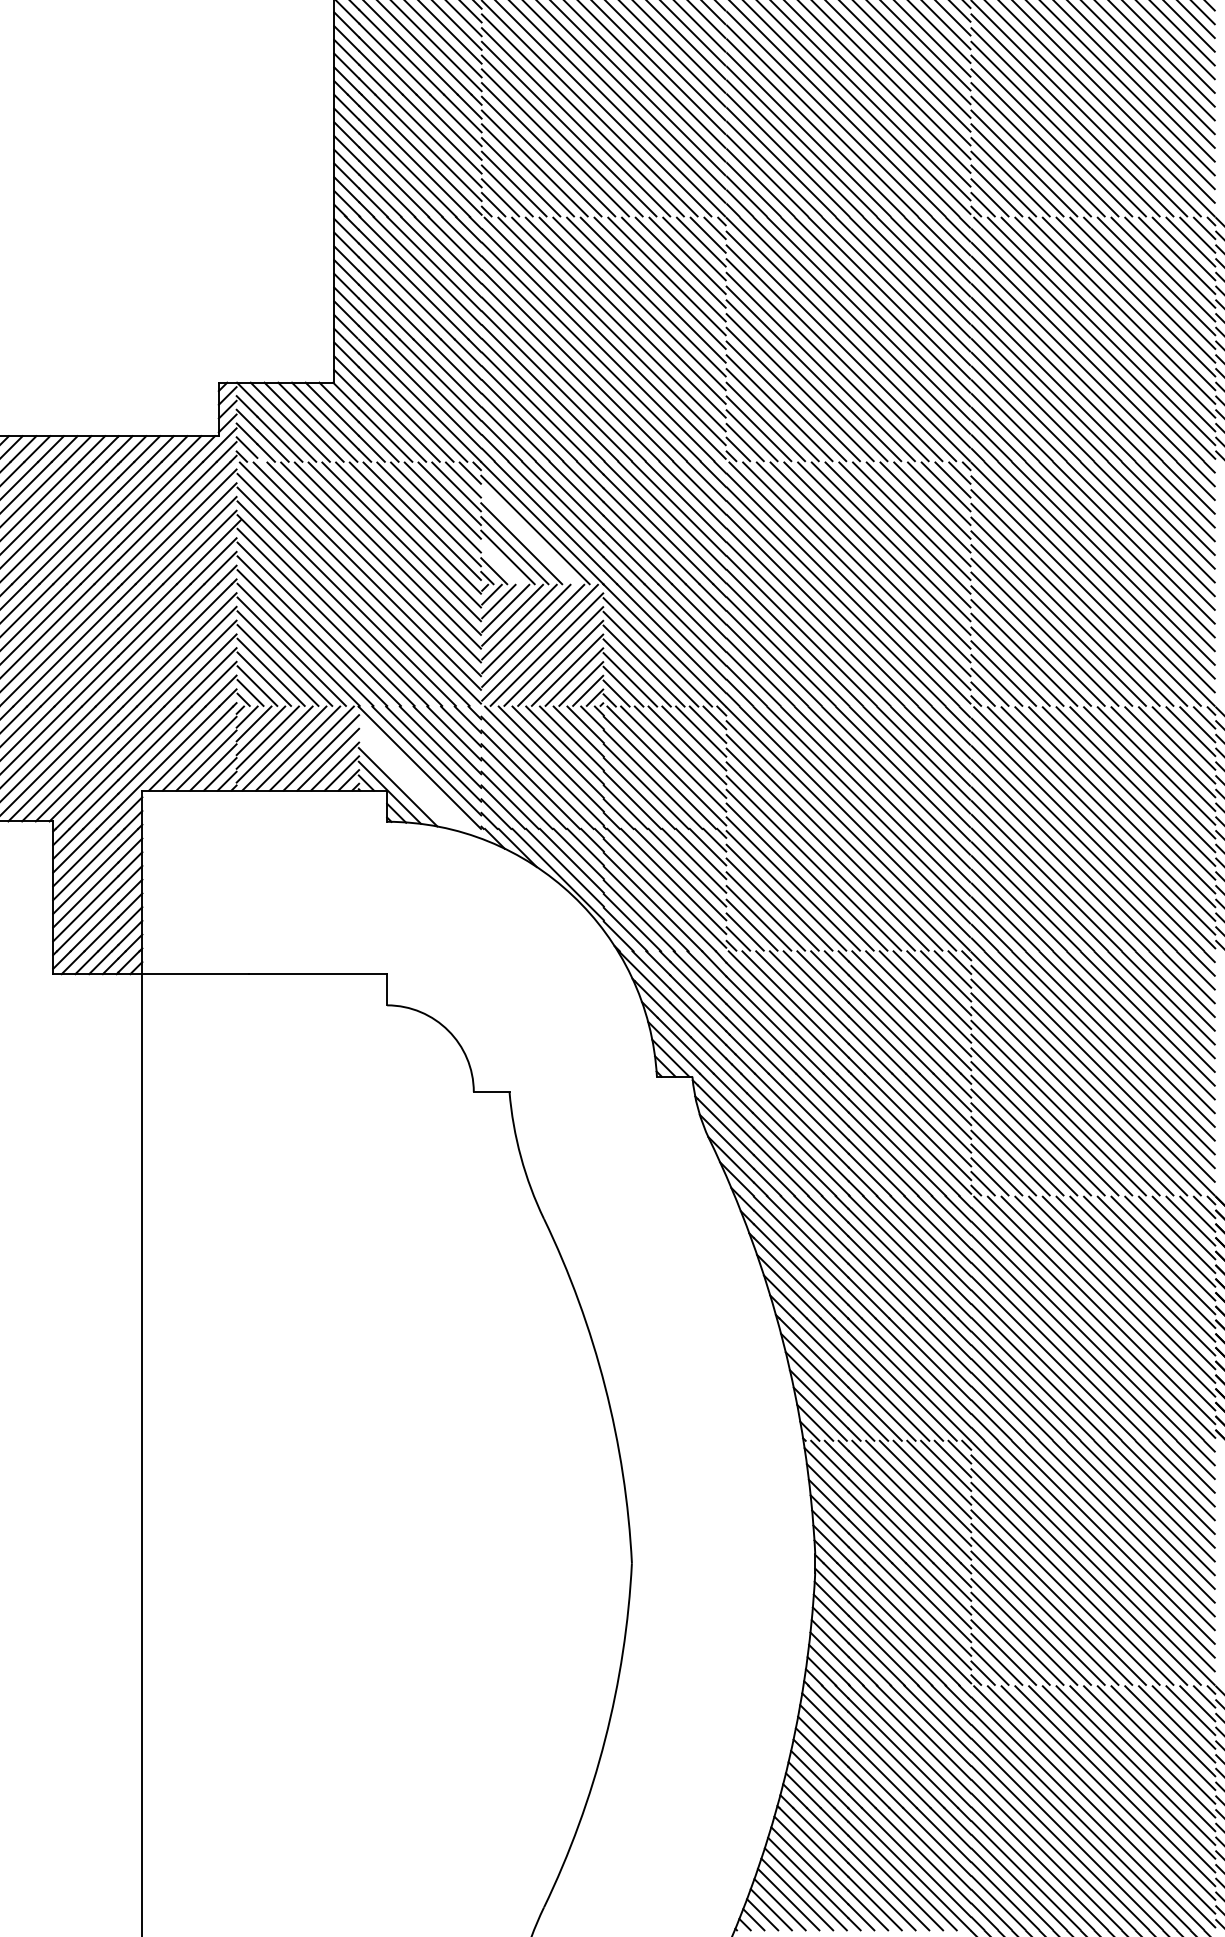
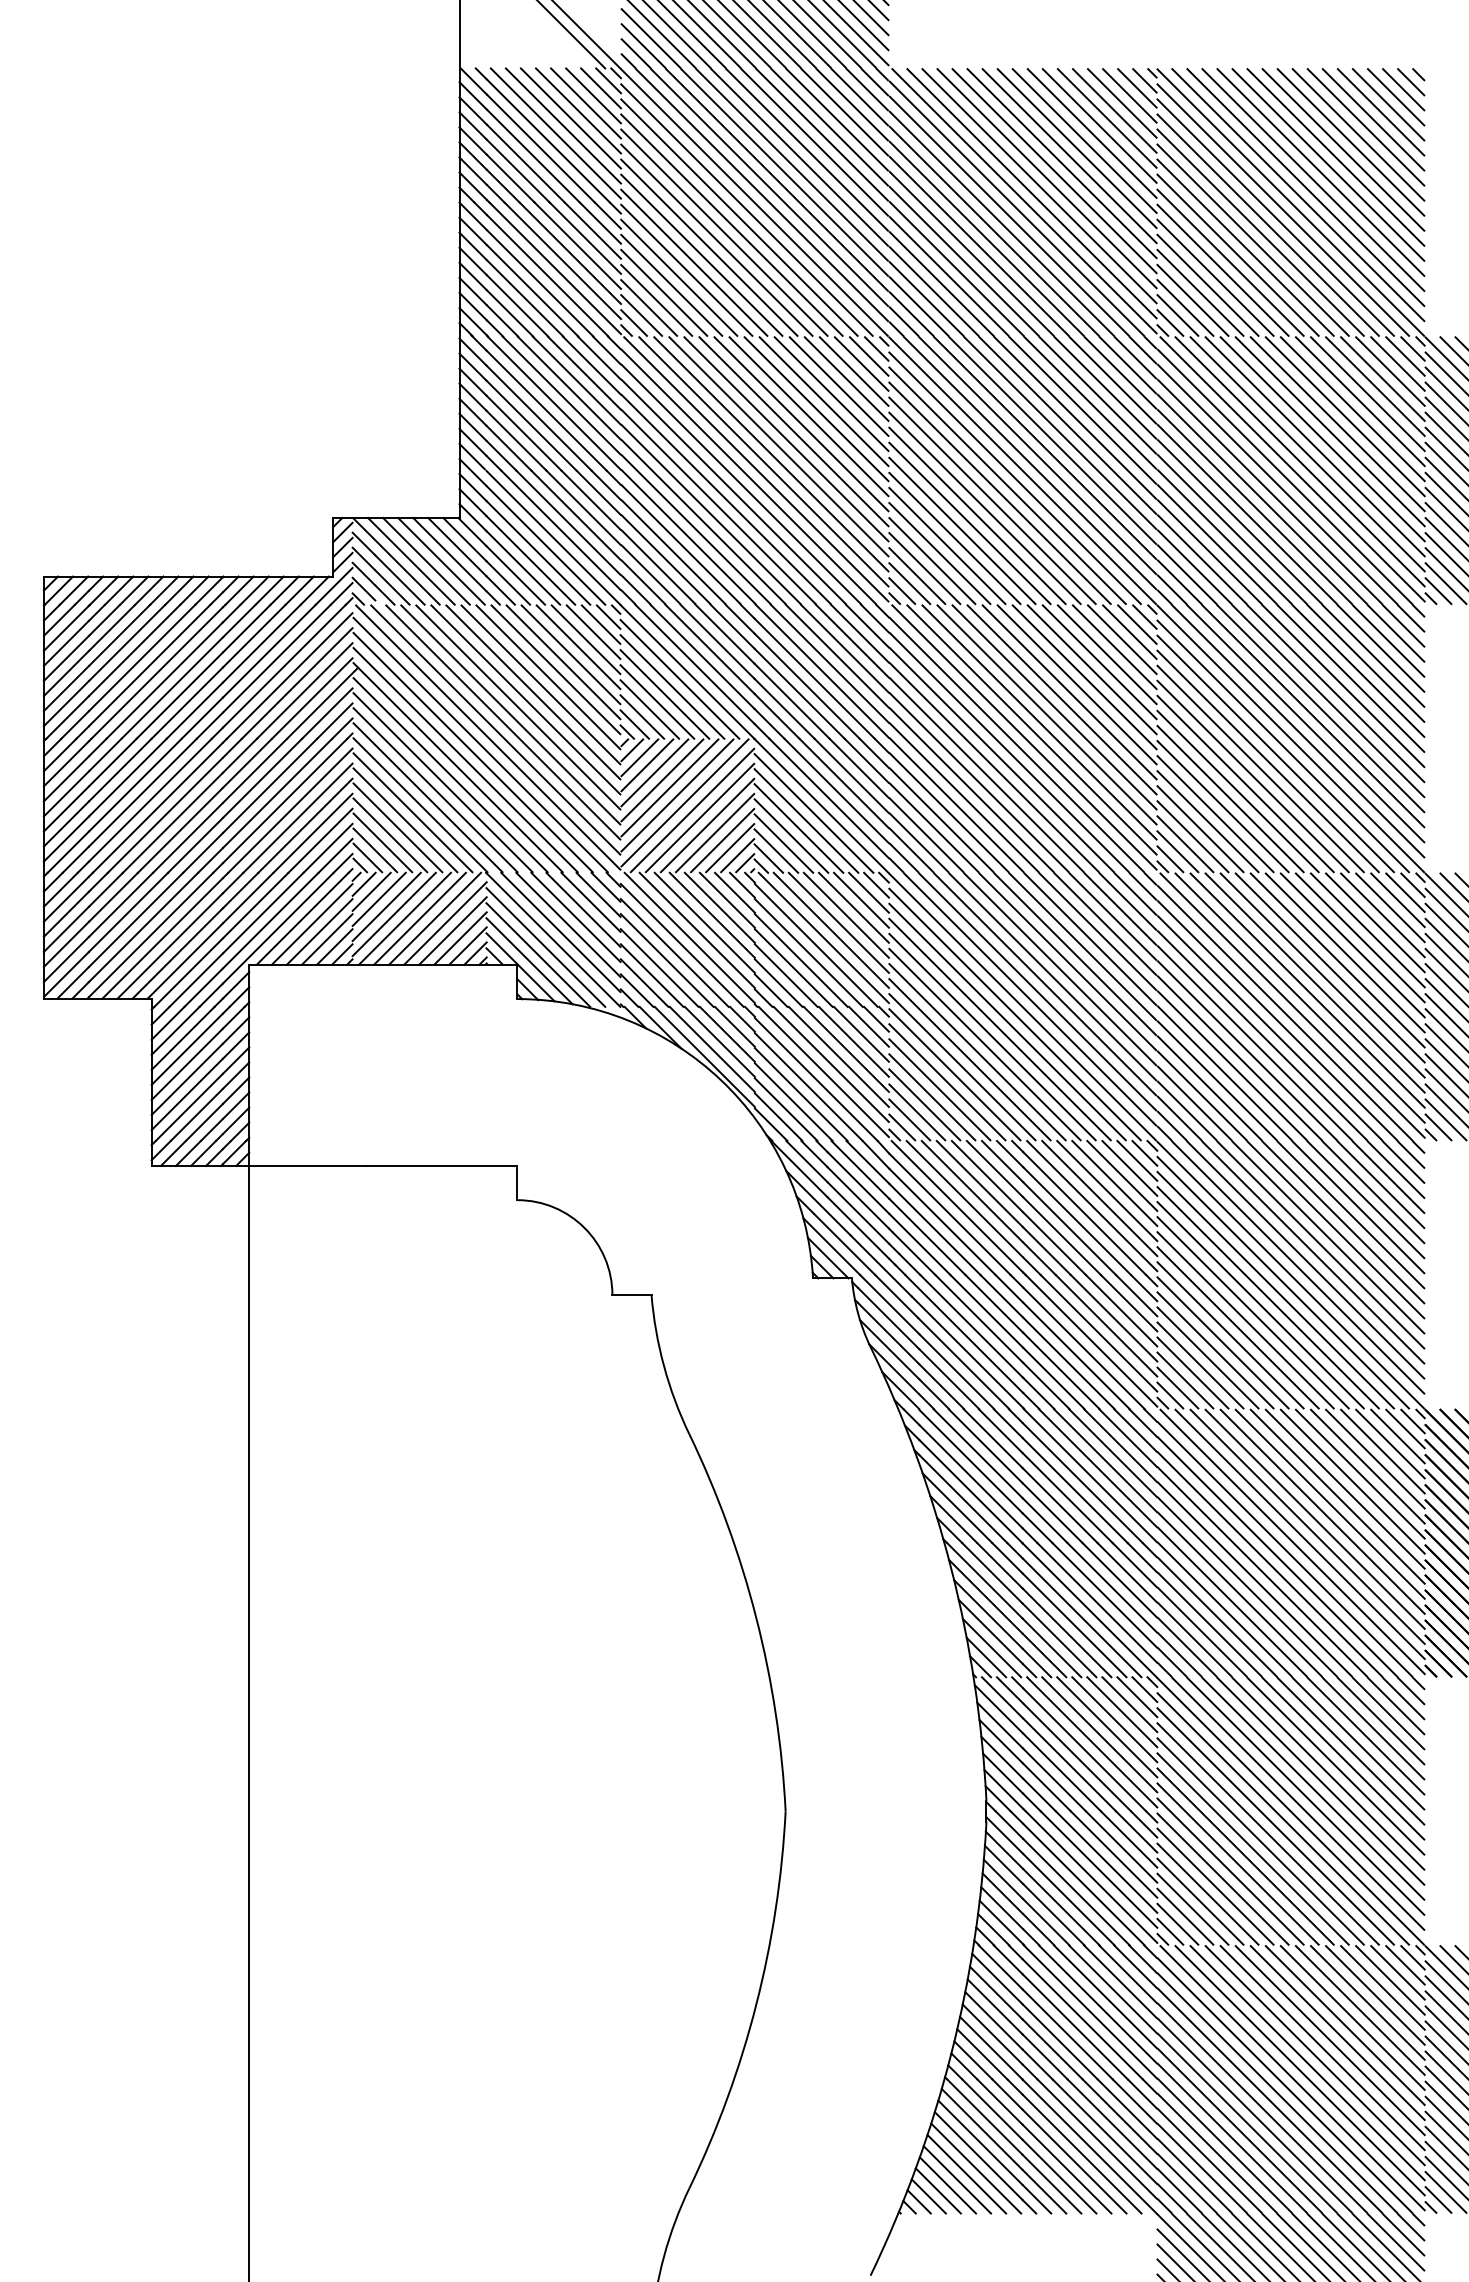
line: (528, 536) -> (672, 686), added
line: (501, 563) -> (642, 716), added
line: (412, 774) -> (545, 947), added
line: (406, 781) -> (538, 954), added

